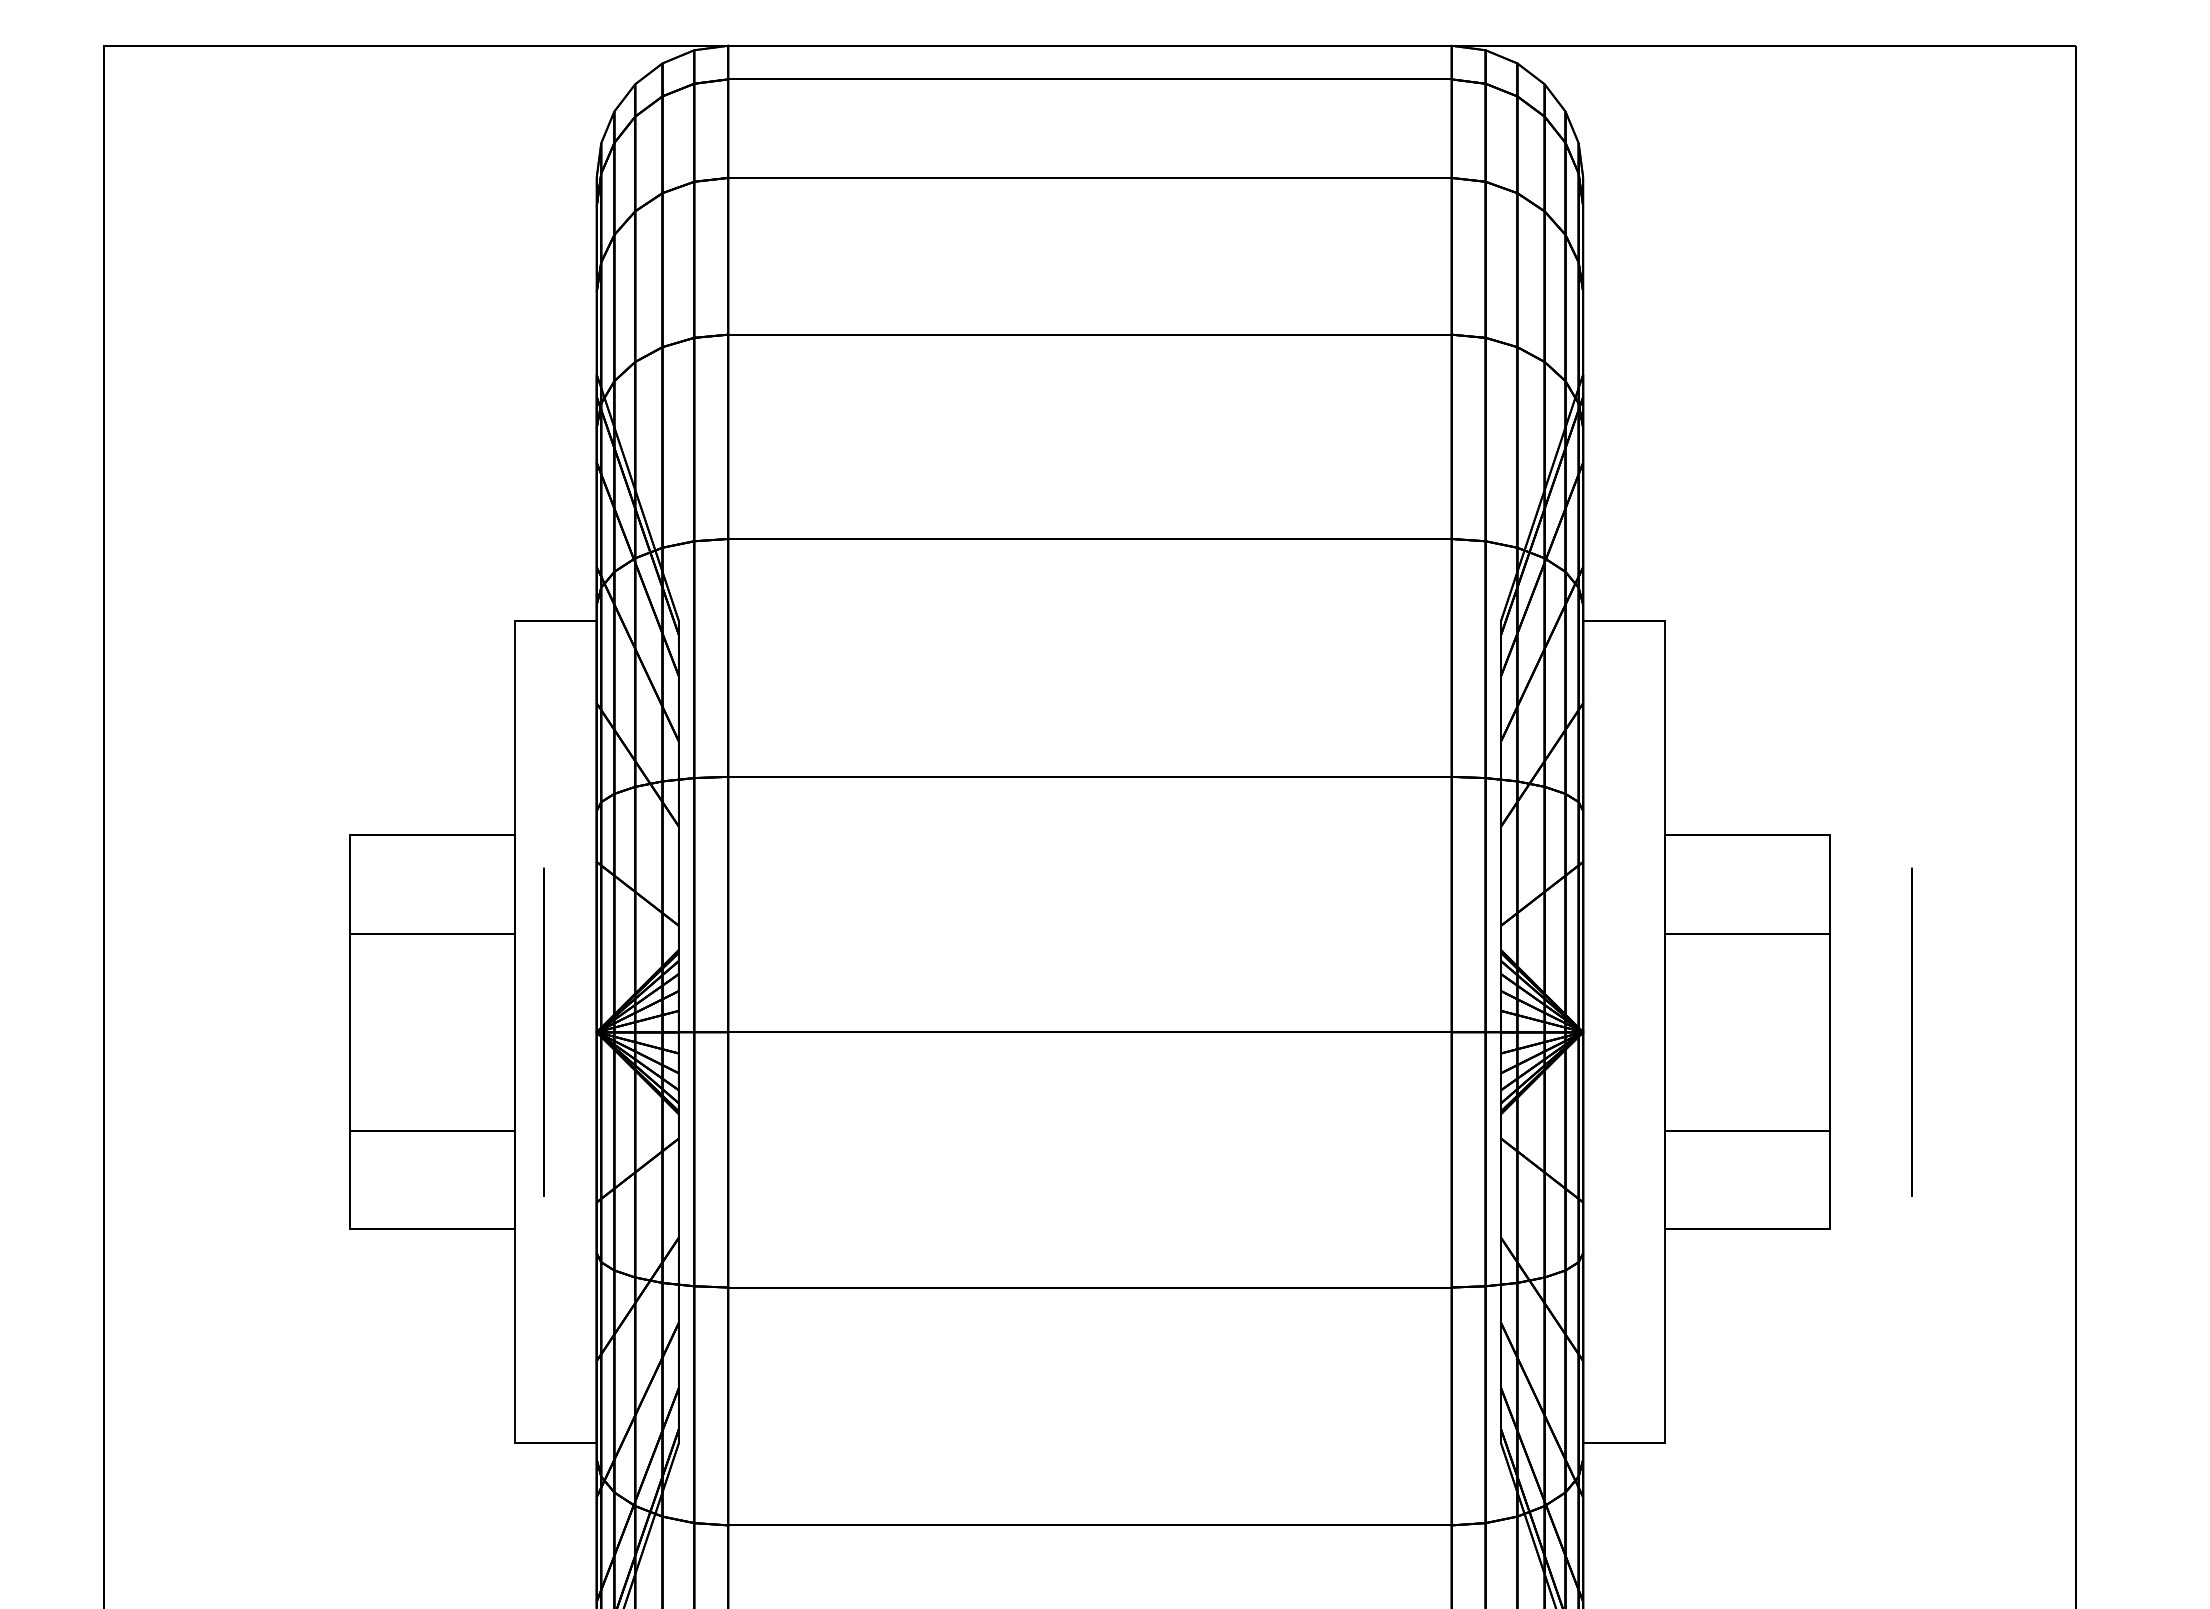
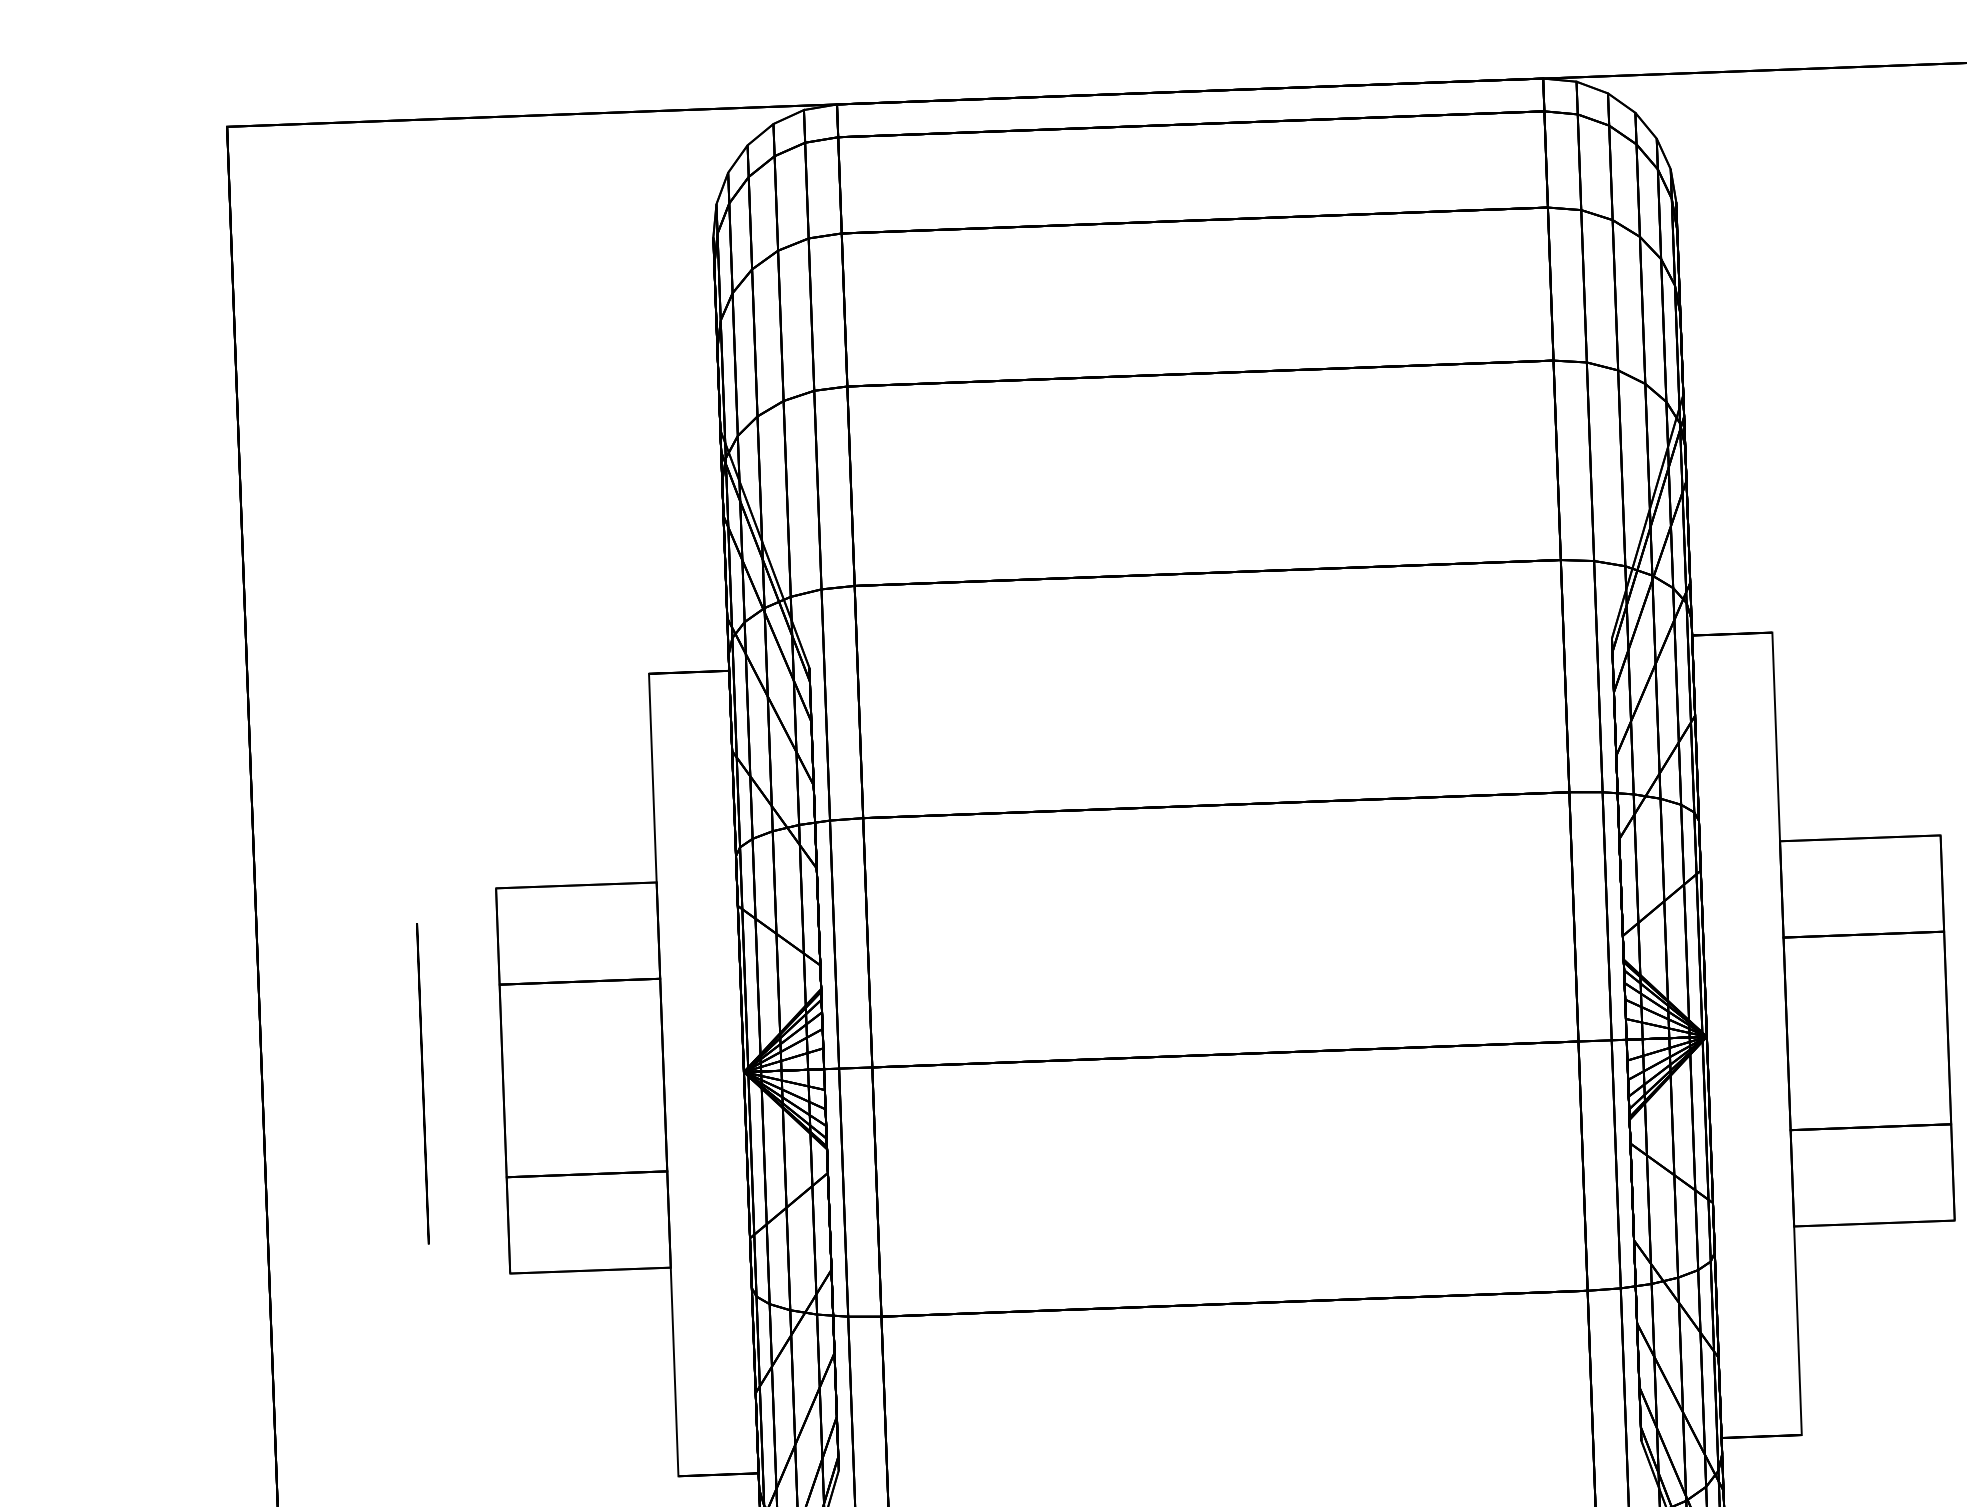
circle: (543, 1031) -> (422, 1083), moved

